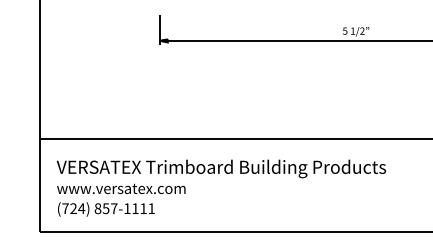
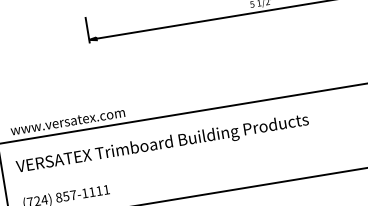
text: (121, 188) -> (67, 121), moved

